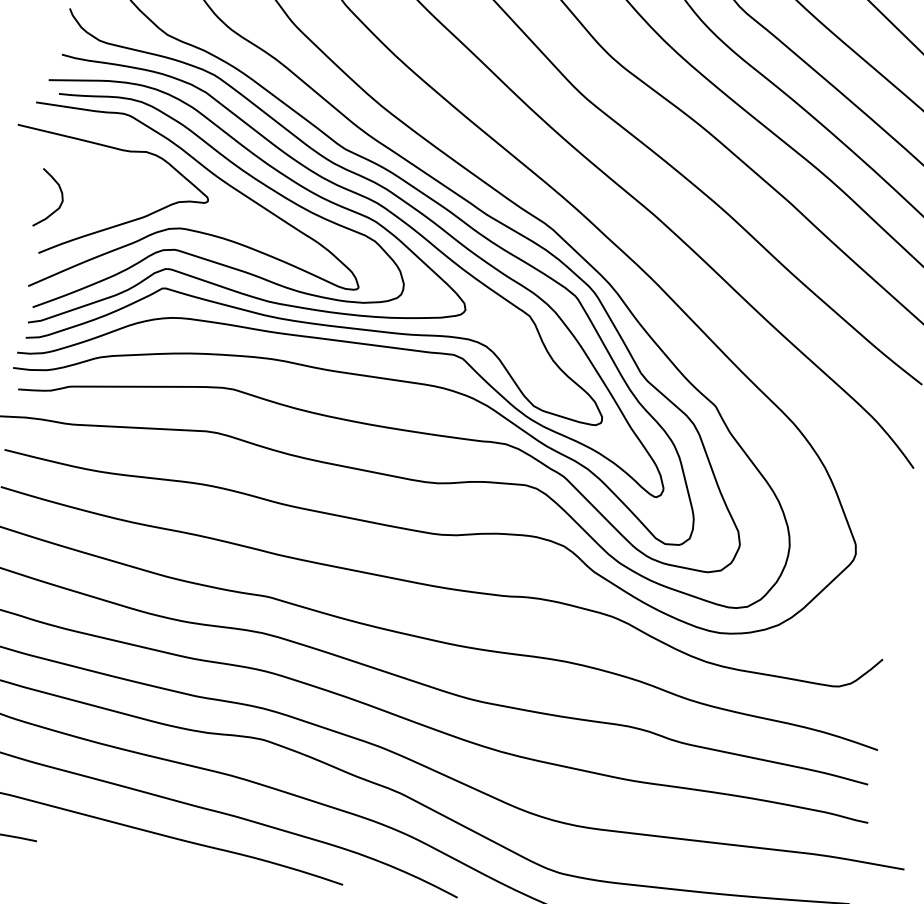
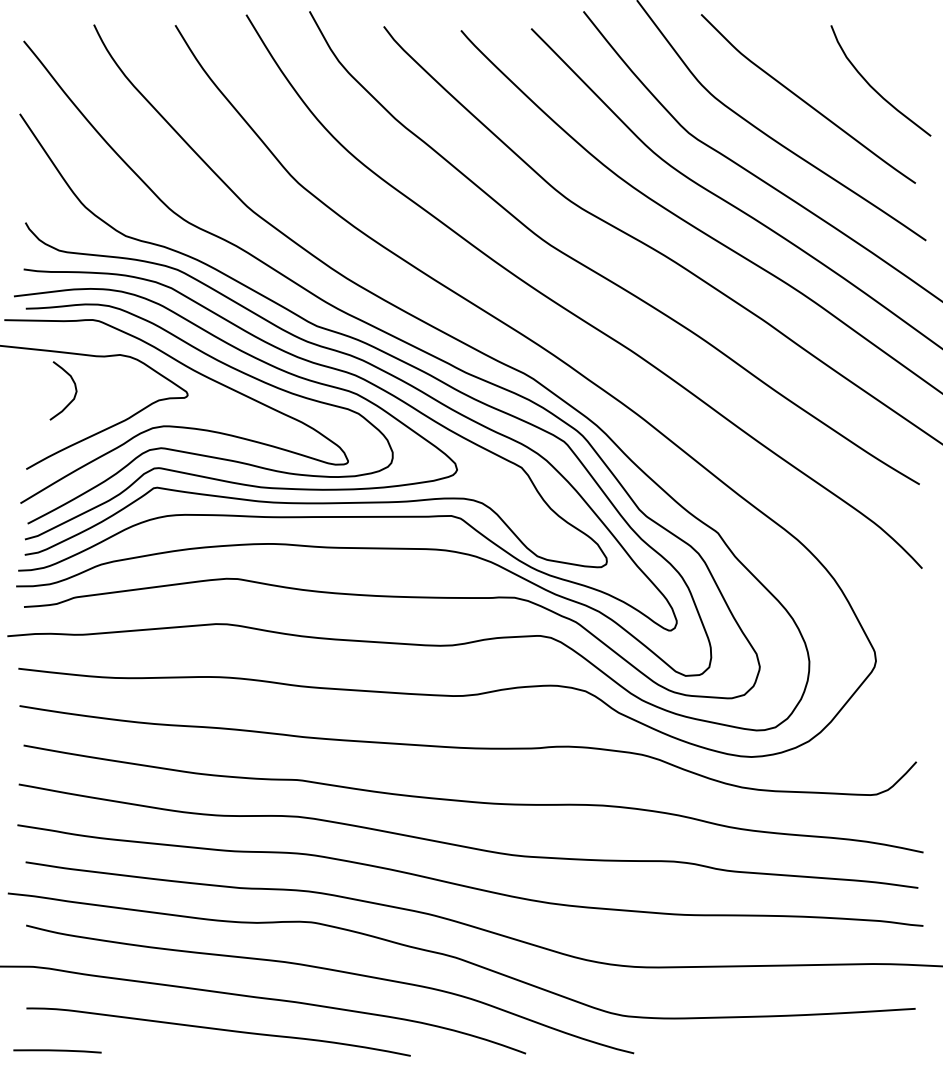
curve: (61, 196) -> (74, 387), moved

